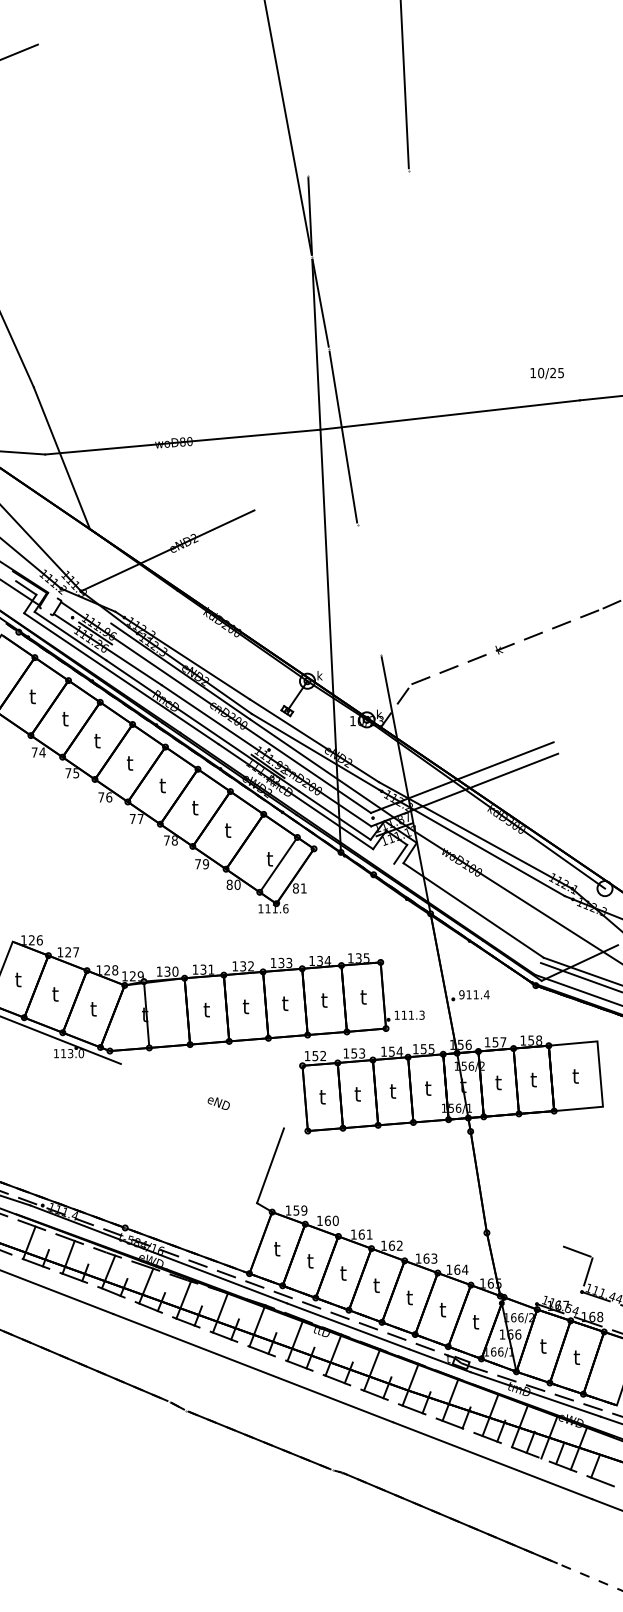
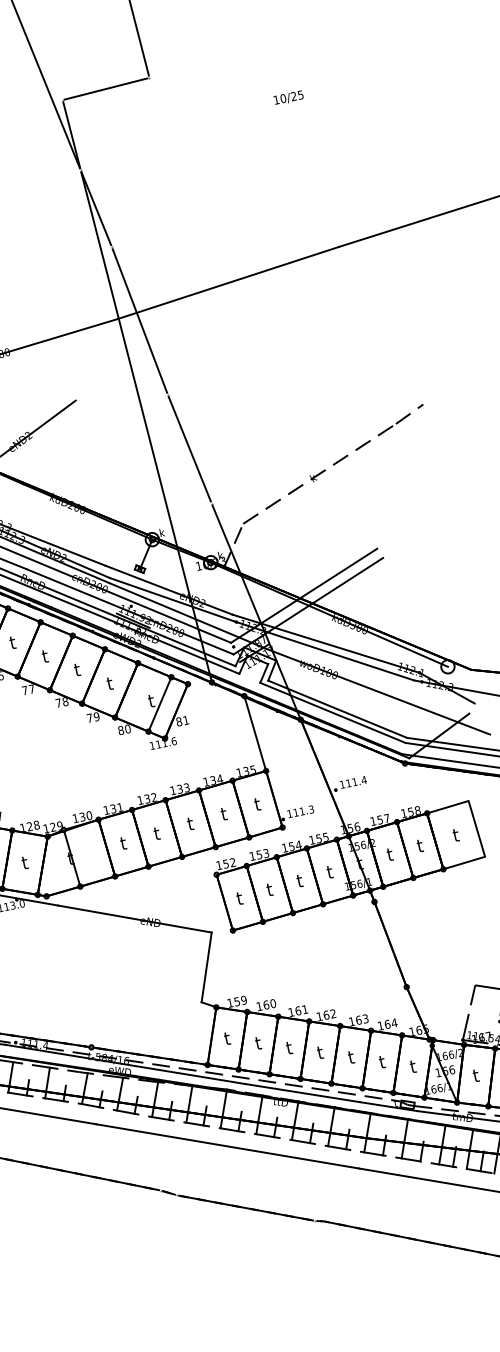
line: (358, 172) -> (105, 88), added
text: (546, 373) -> (288, 98), moved
line: (368, 589) -> (188, 449), added
line: (467, 913) -> (332, 712), added
line: (376, 918) -> (254, 733), added
text: (461, 994) -> (342, 784), 911.4 -> 111.4
line: (202, 1095) -> (134, 918), added
line: (549, 1275) -> (468, 1013), added

